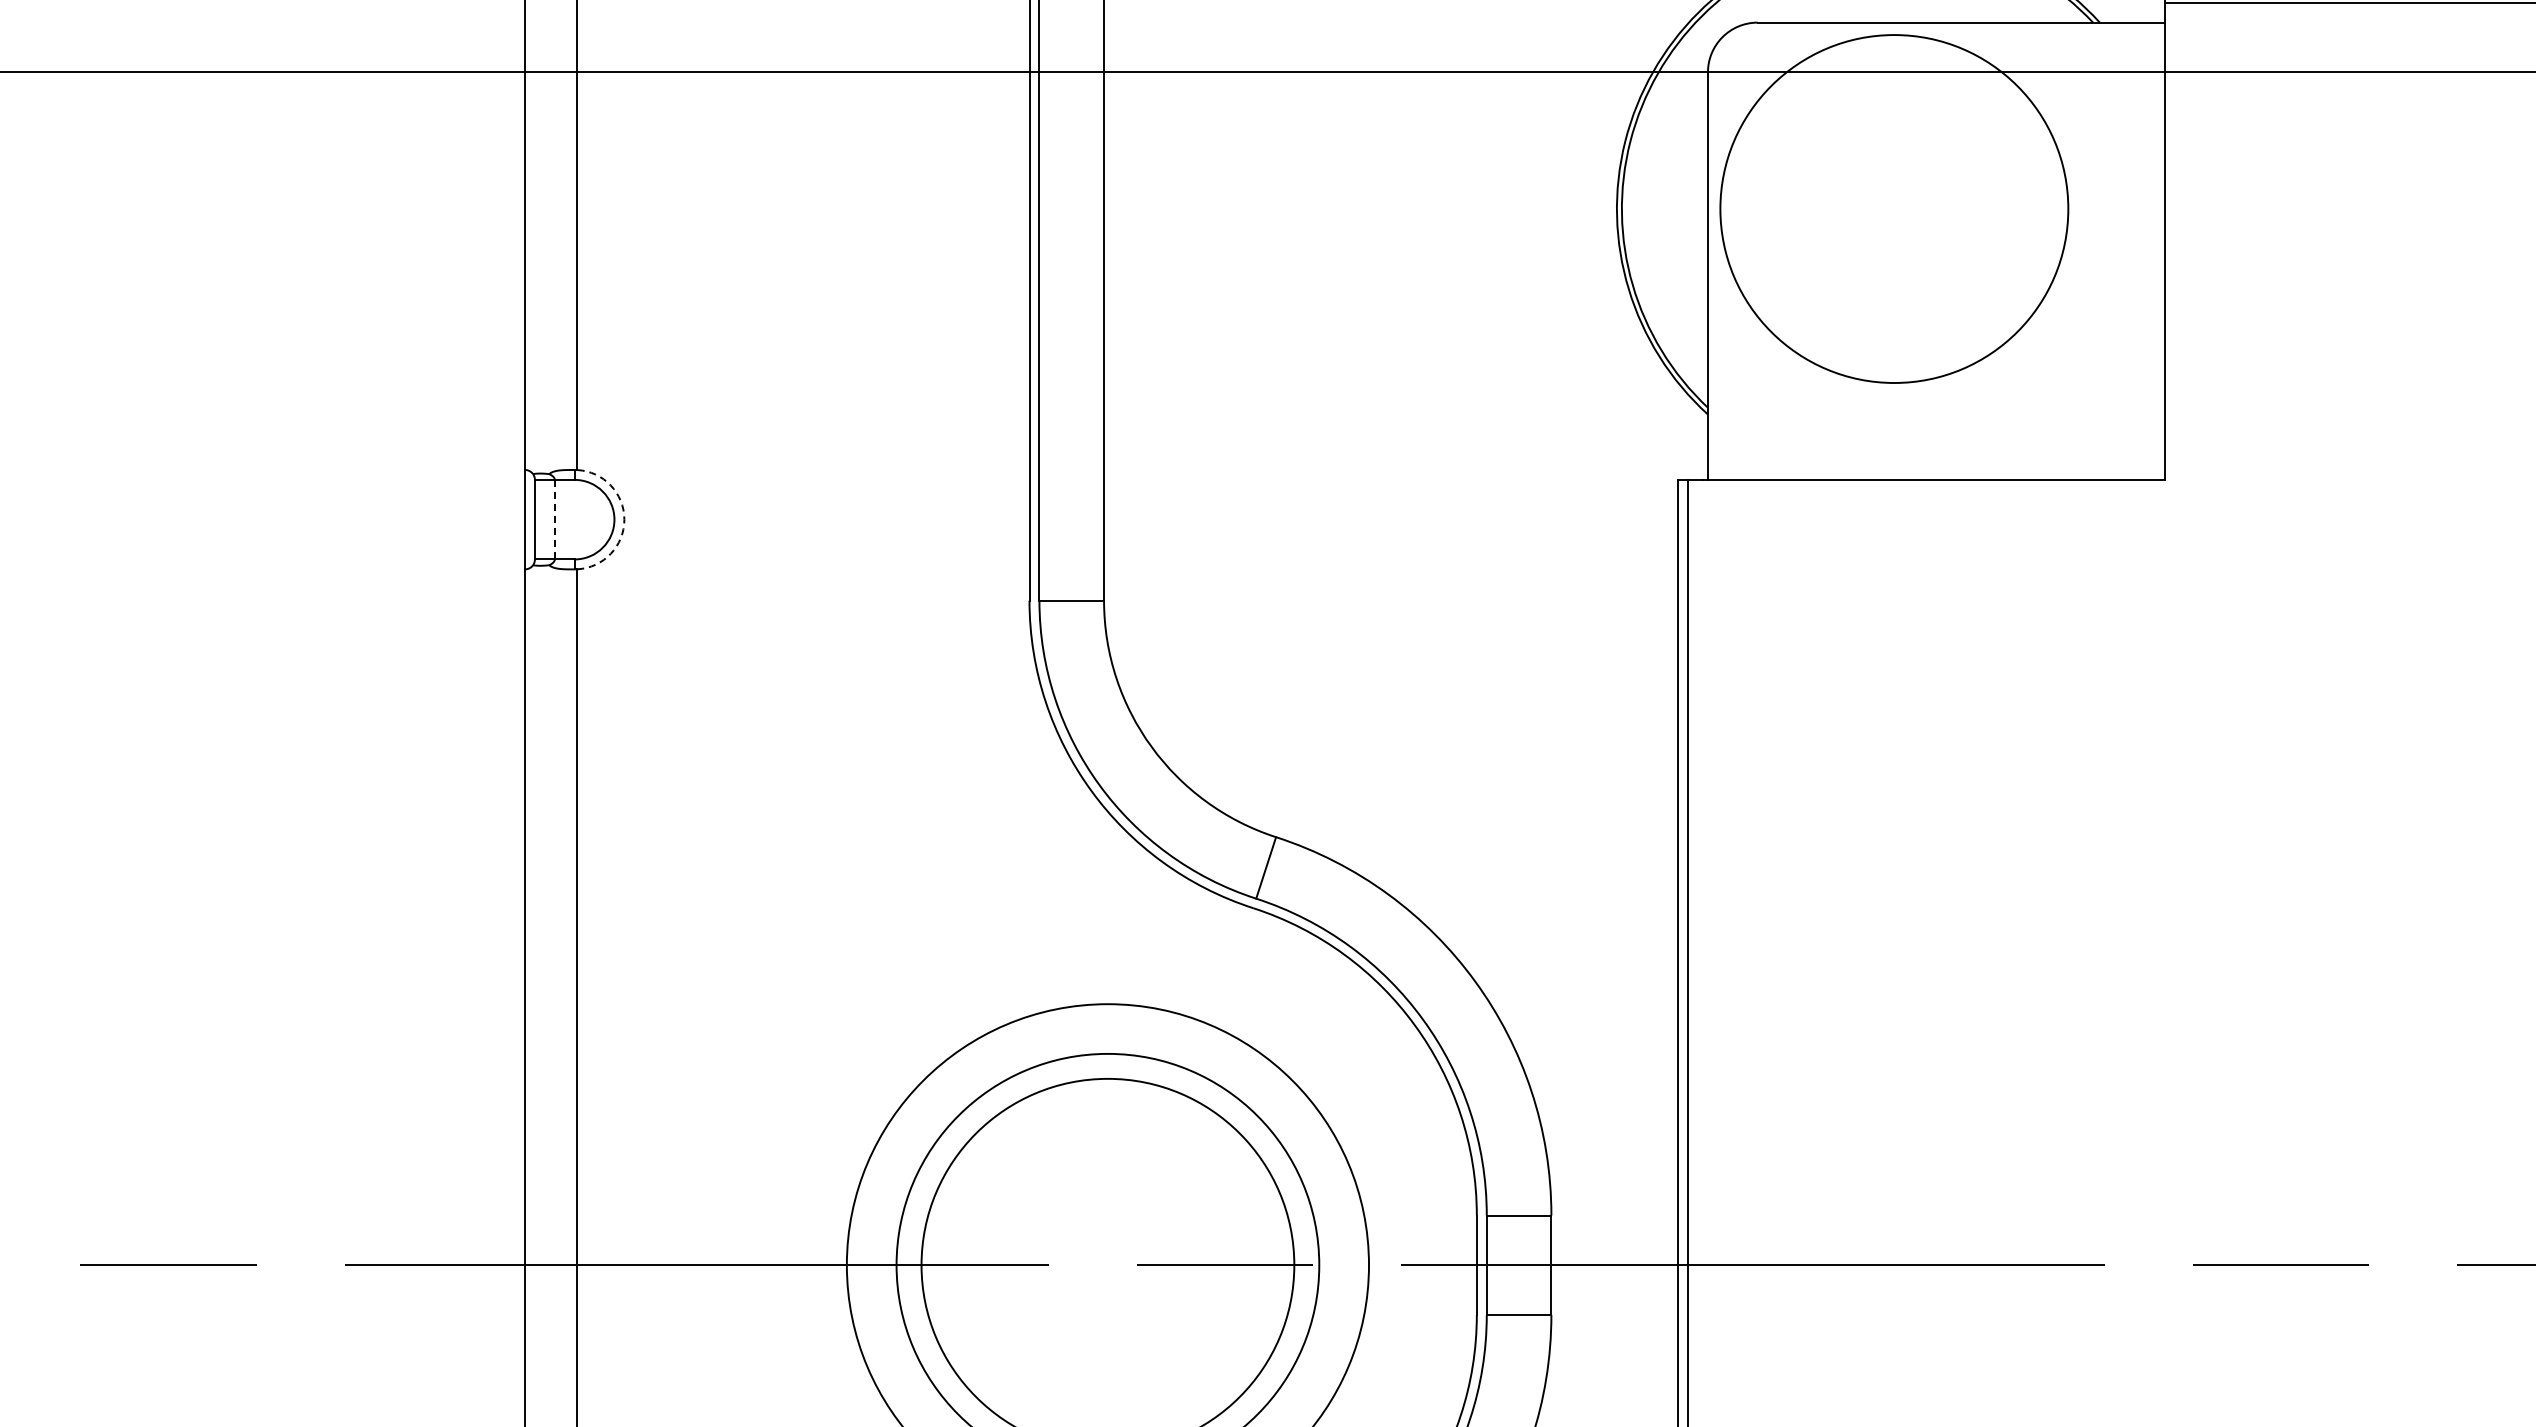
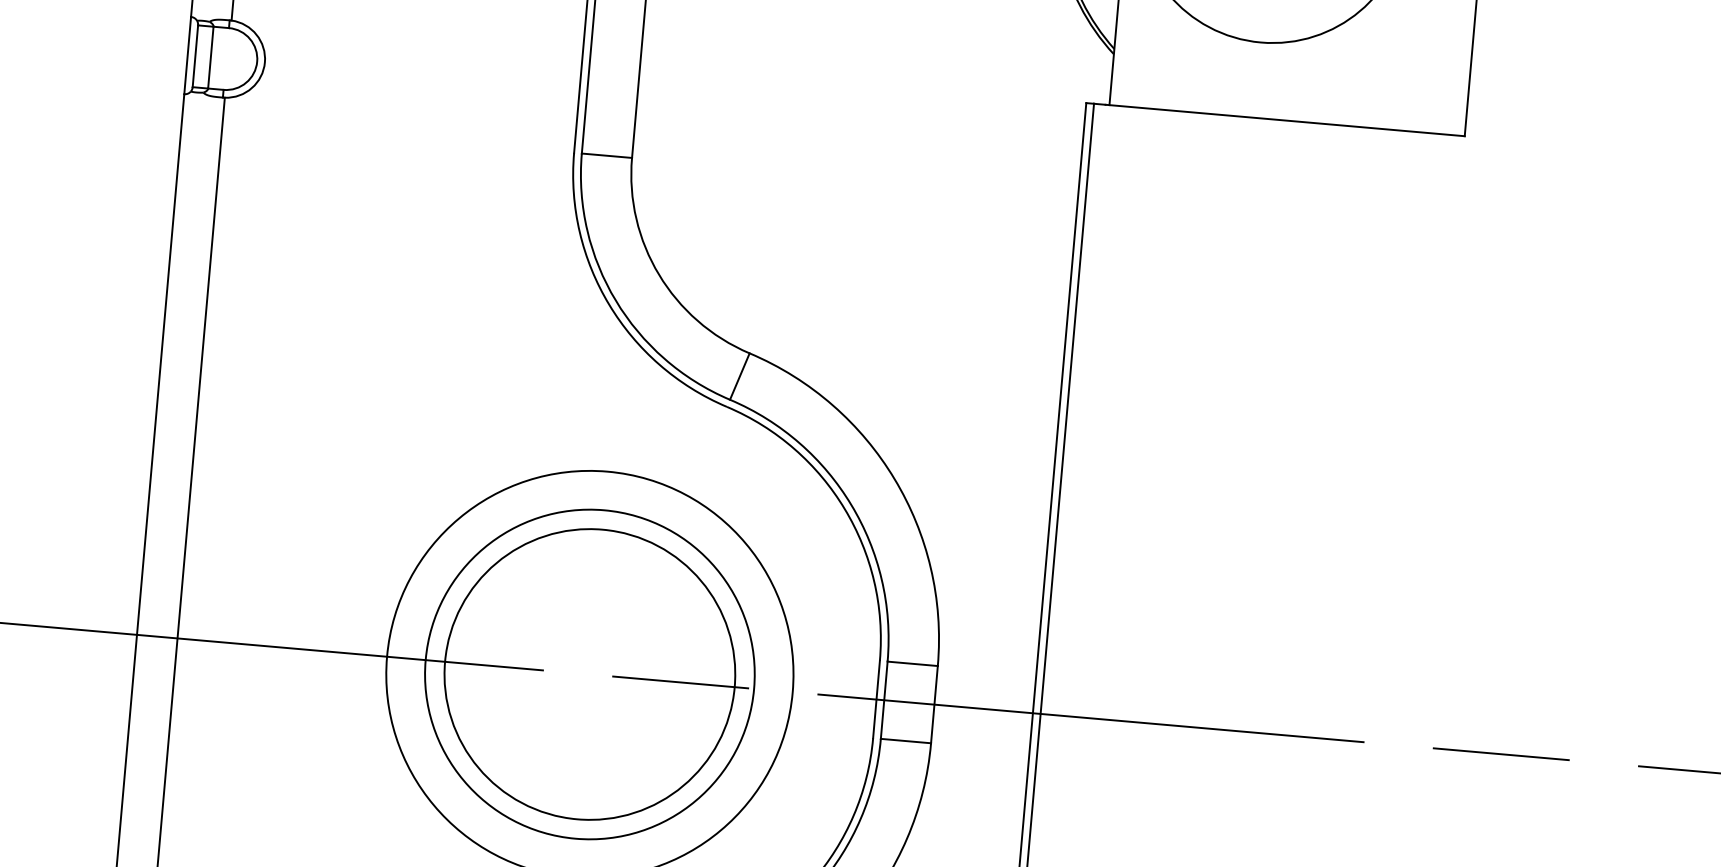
line: (554, 519) -> (210, 57), dashed -> solid
arc: (624, 519) -> (265, 62), dashed -> solid

